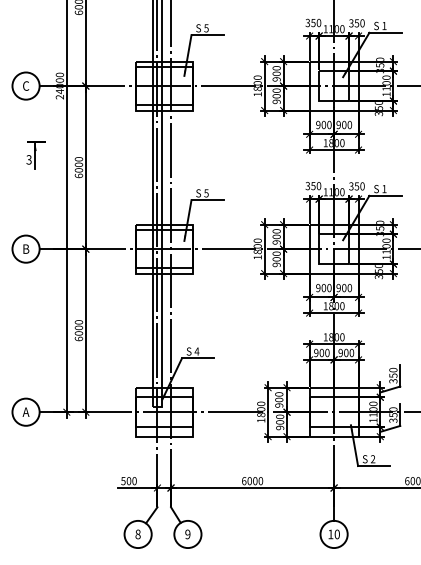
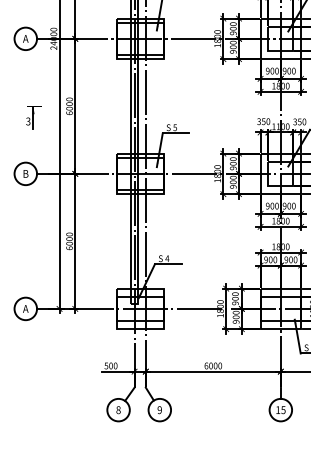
text: (25, 85) -> (25, 38), C -> А
part: (35, 155) -> (33, 117), moved
text: (336, 534) -> (282, 410), 10 -> 15

